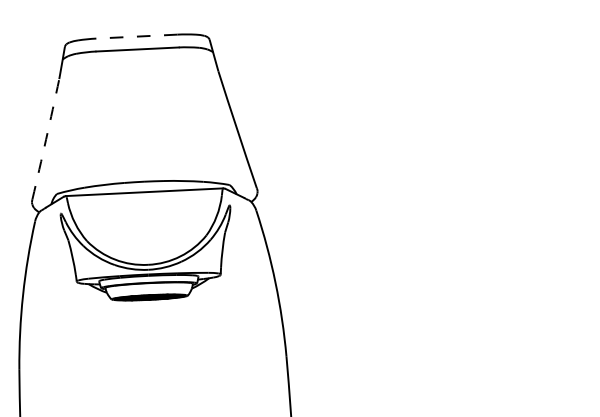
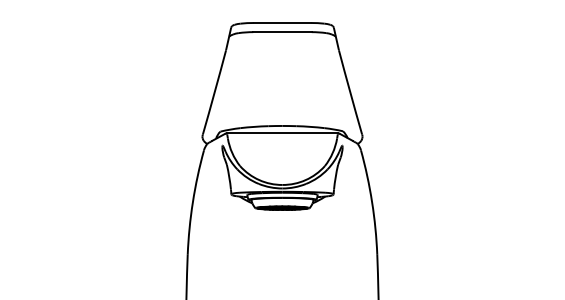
line: (136, 37) -> (282, 23), dashed -> solid
arc: (45, 139) -> (214, 92), dashed -> solid

